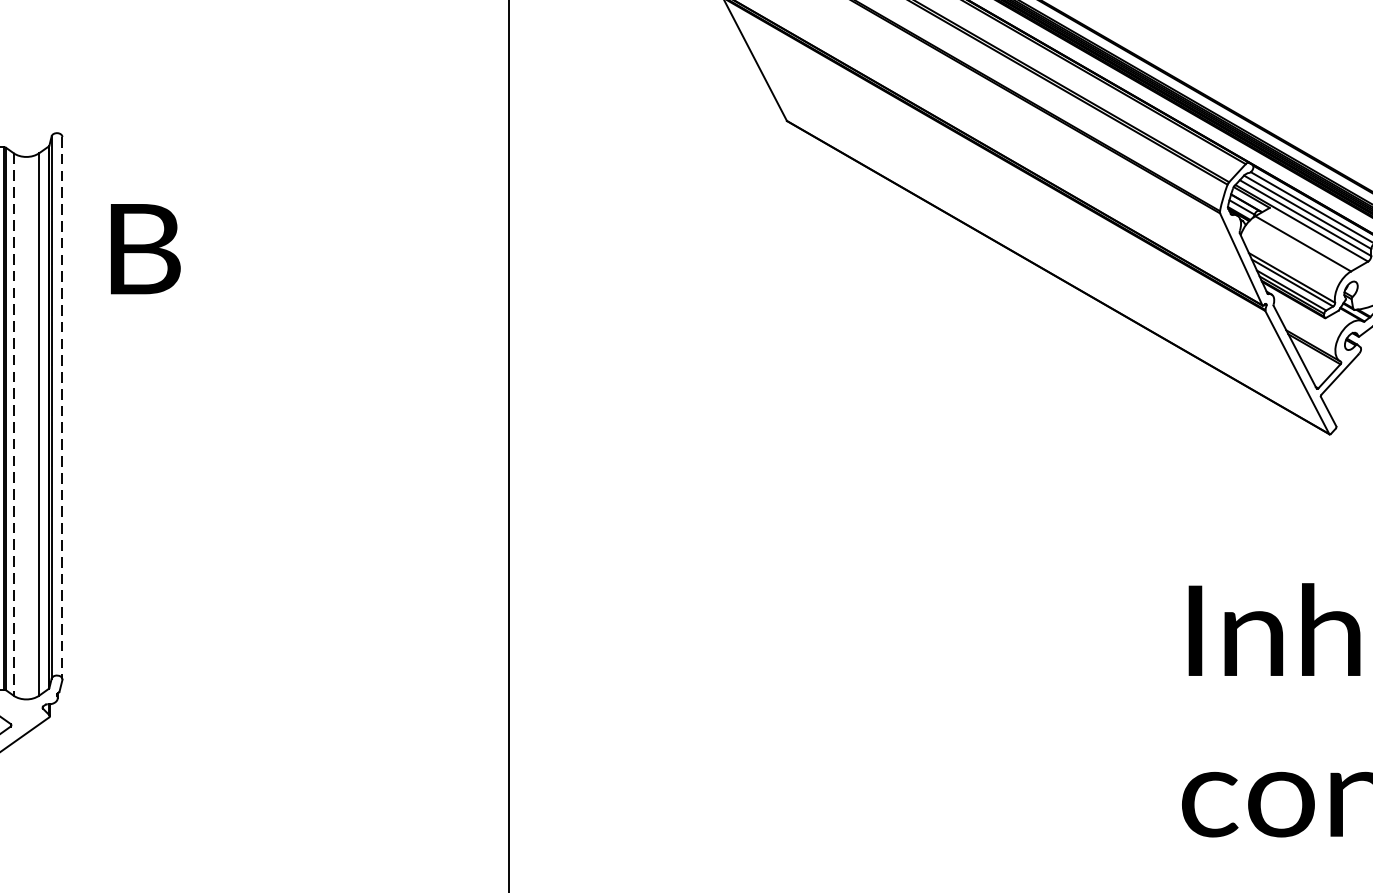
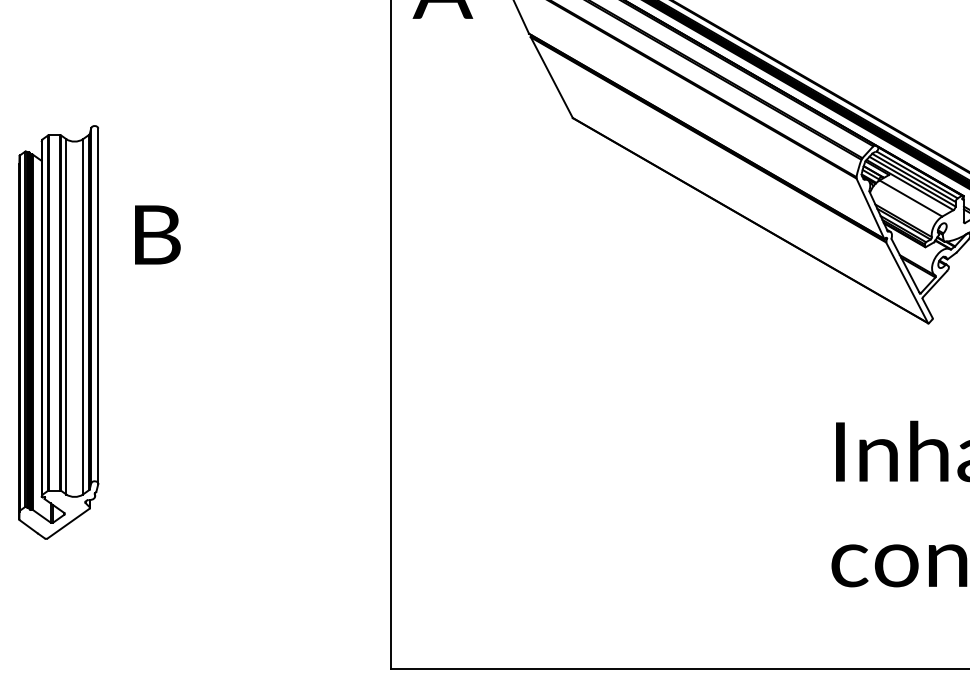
text: (145, 248) -> (157, 234), moved
line: (62, 408) -> (98, 306), dashed -> solid
line: (13, 423) -> (66, 316), dashed -> solid

